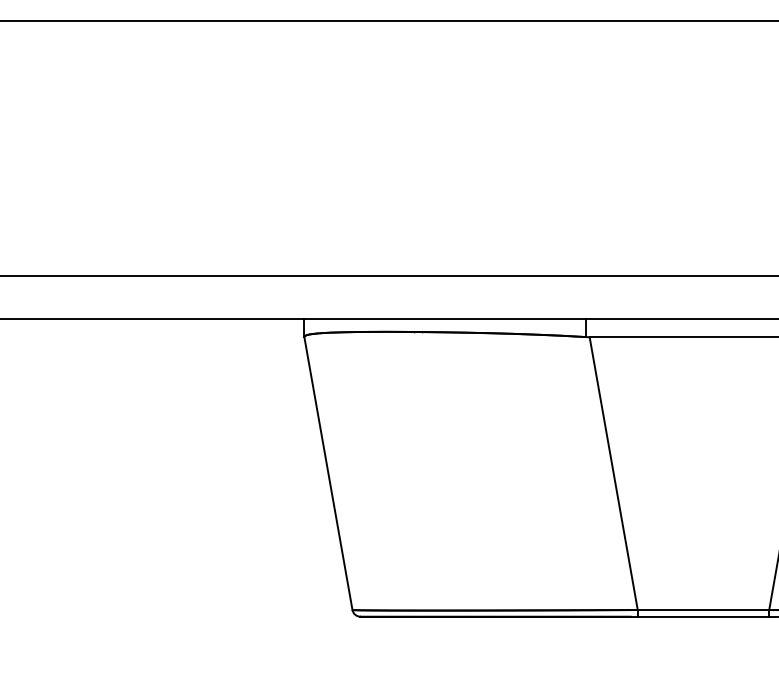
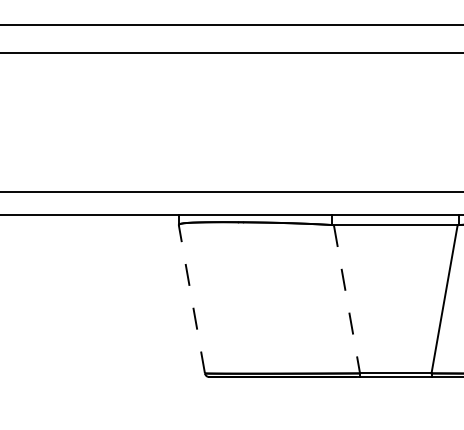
line: (327, 472) -> (191, 298), solid -> dashed
line: (614, 474) -> (347, 299), solid -> dashed

